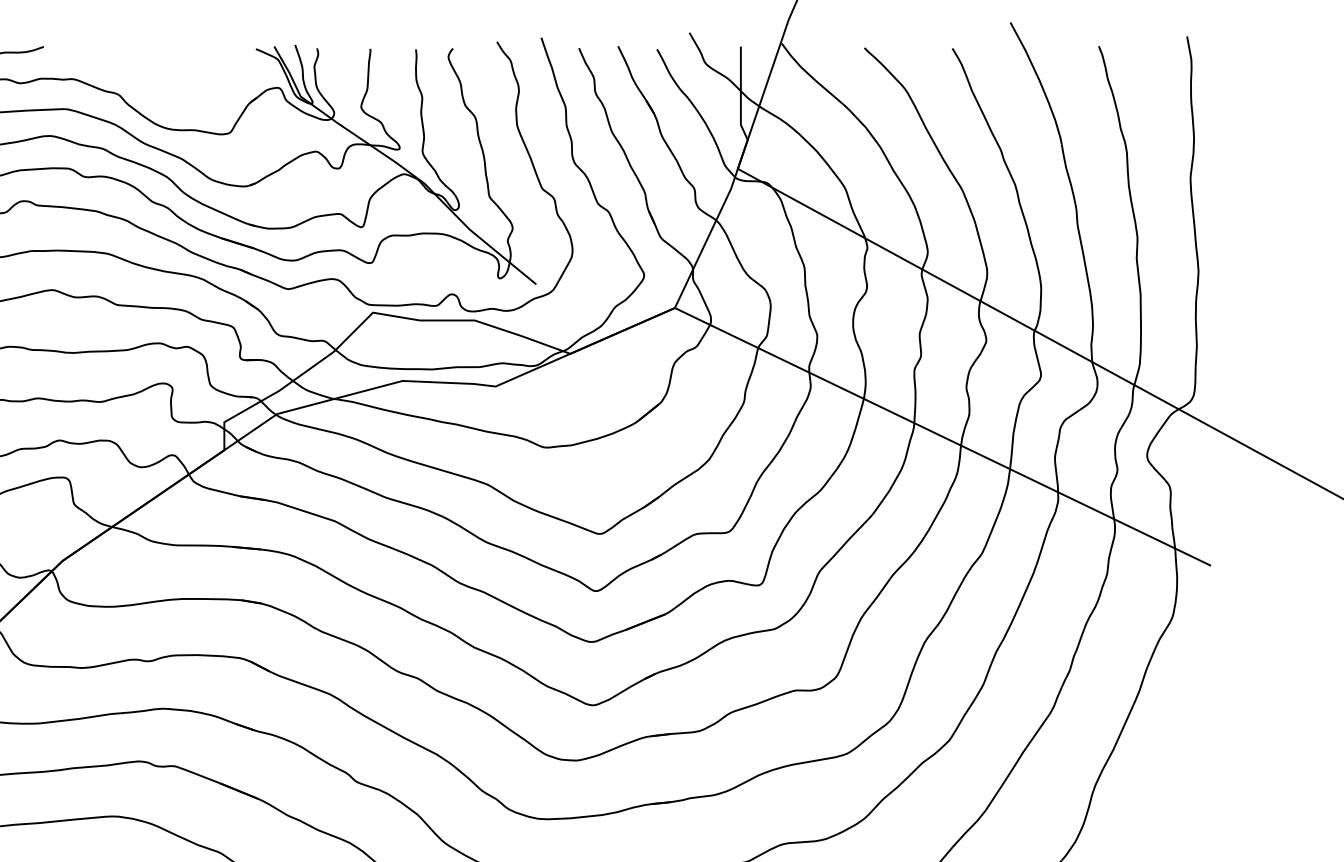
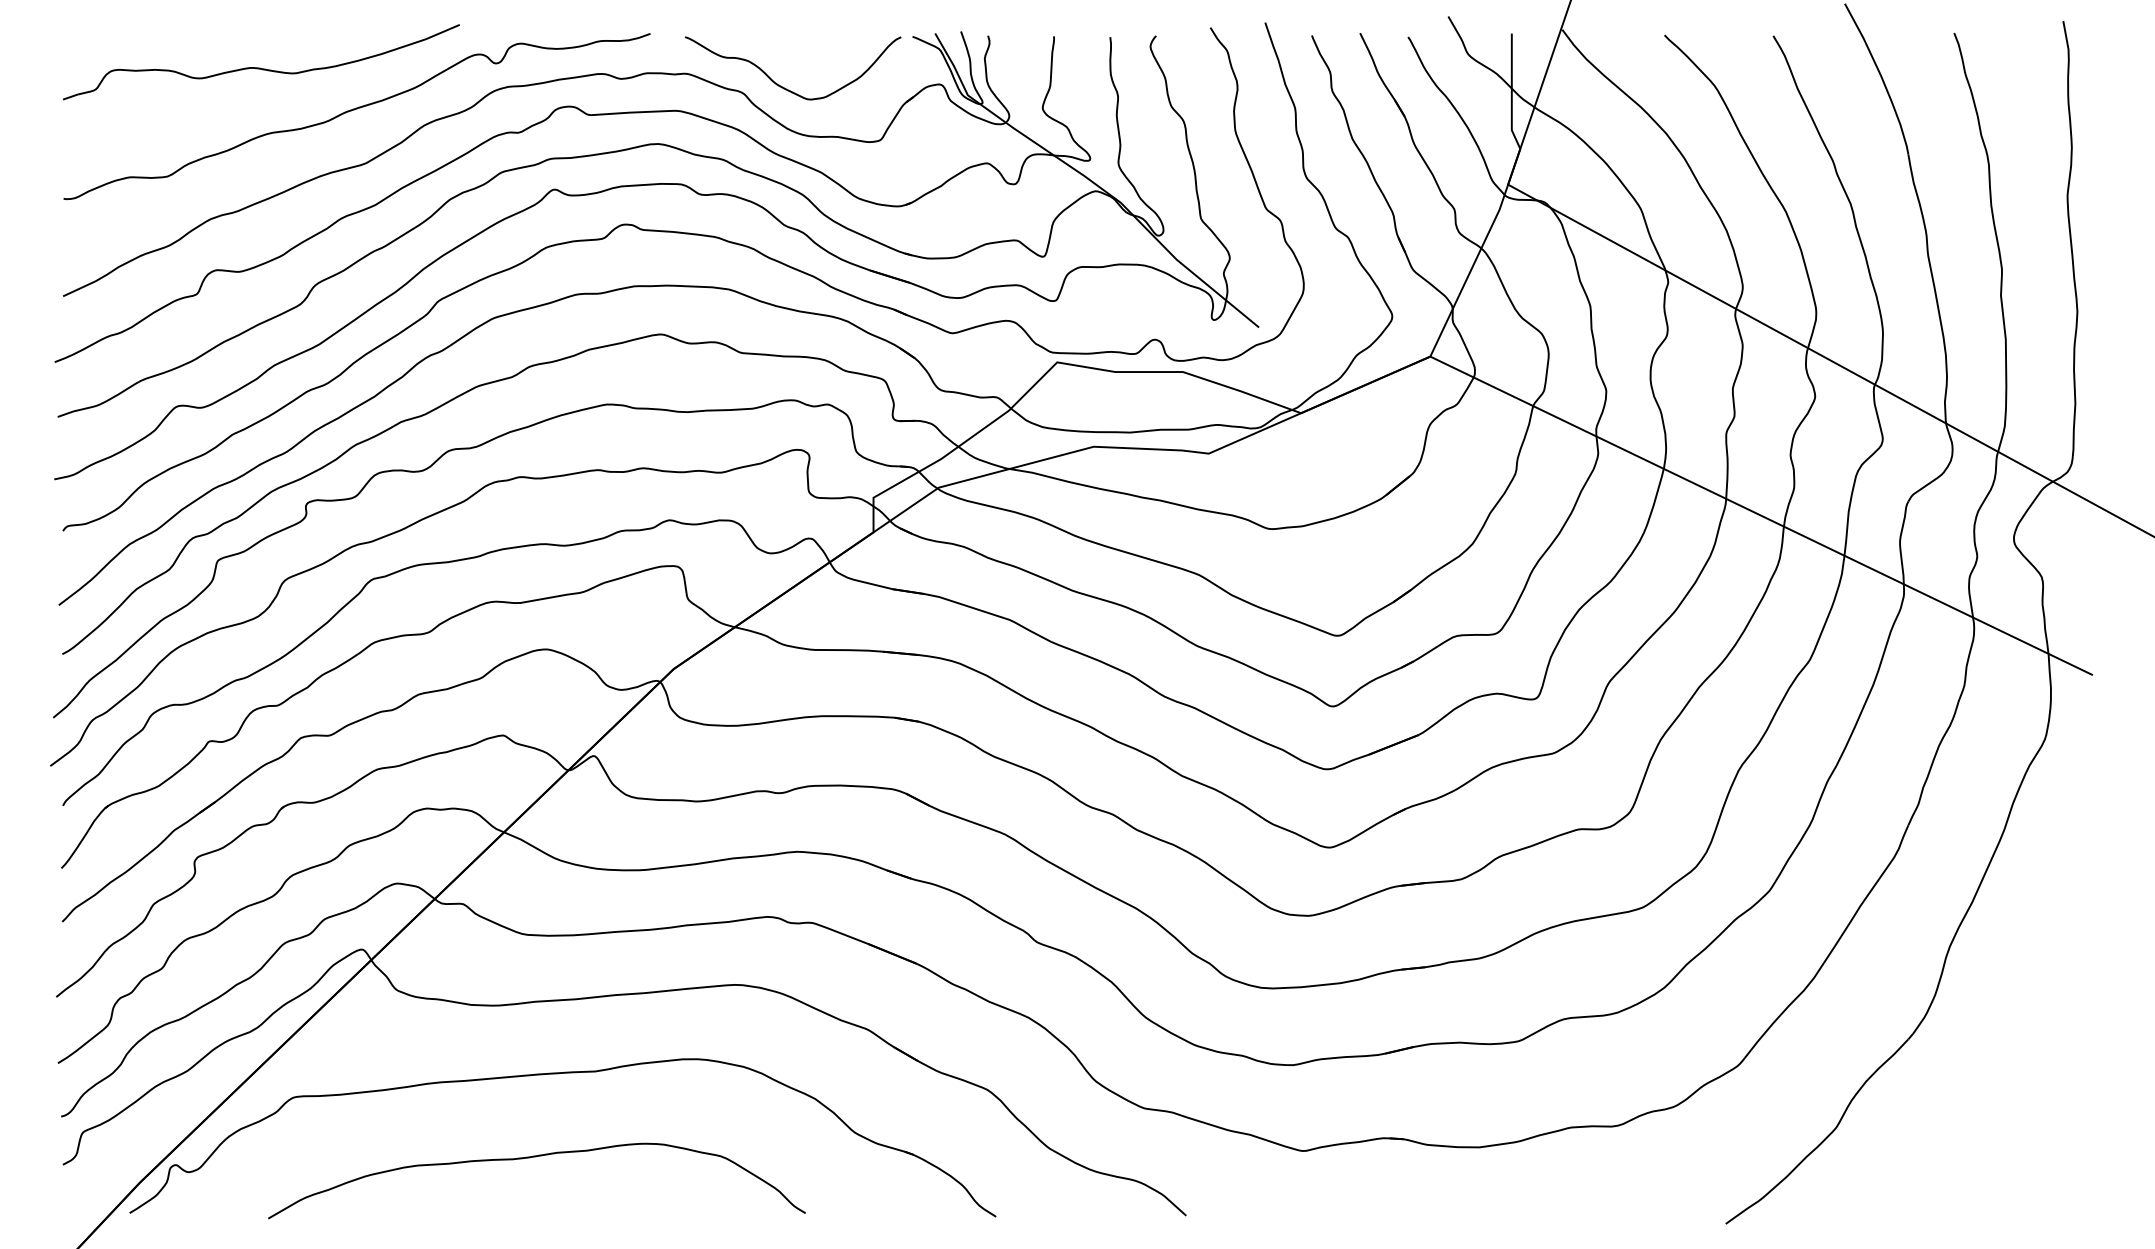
curve: (152, 90) -> (784, 87), added

